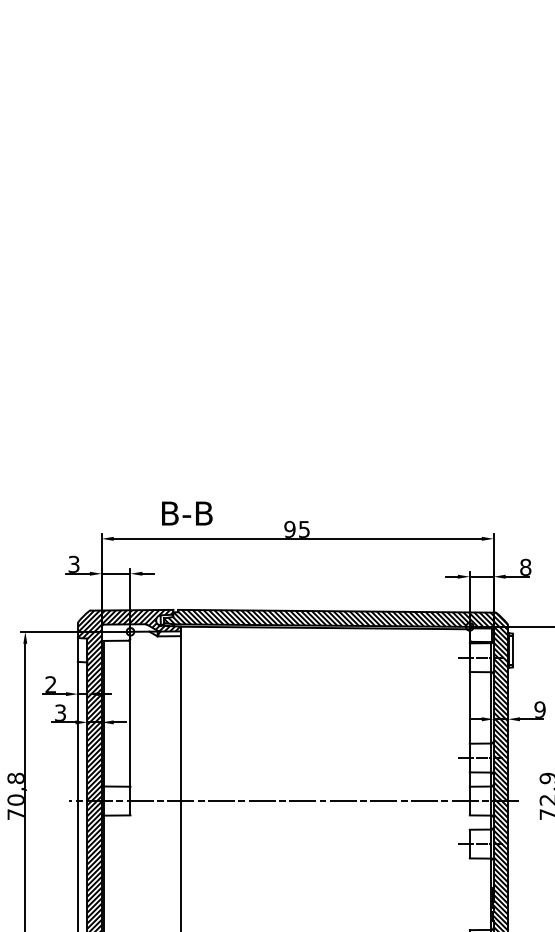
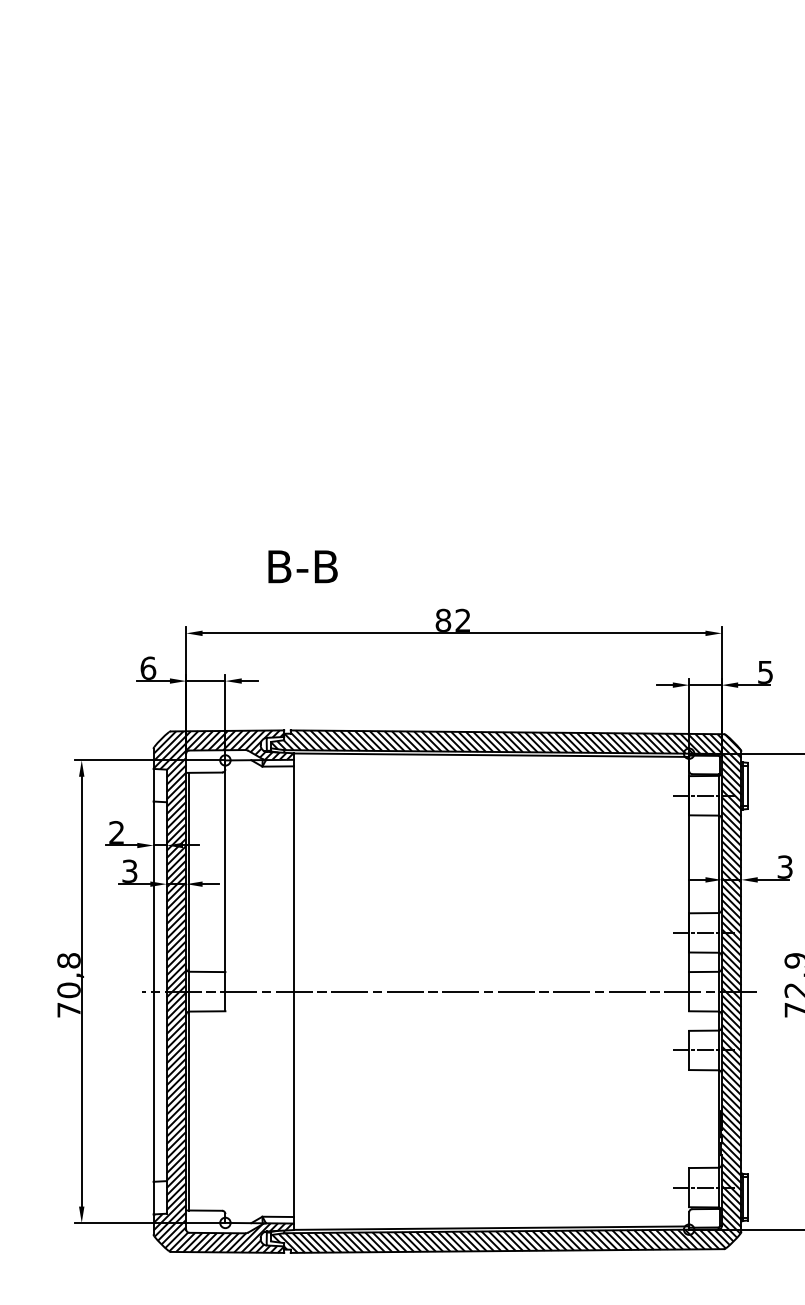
text: (186, 513) -> (302, 566), moved
text: (296, 528) -> (452, 619), 95 -> 82
text: (74, 563) -> (148, 667), 3 -> 6
text: (525, 566) -> (765, 671), 8 -> 5
text: (539, 709) -> (784, 866), 9 -> 3

